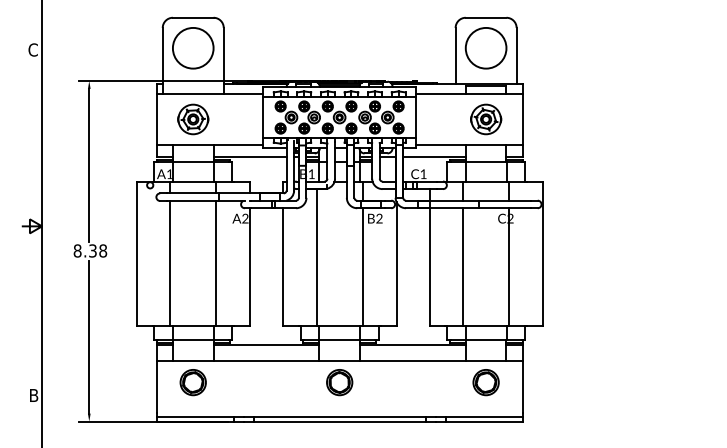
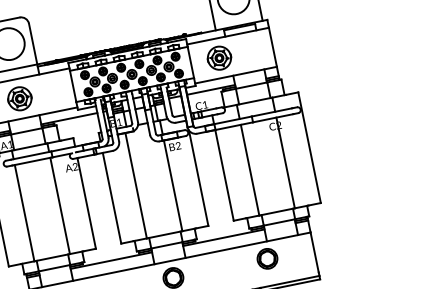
part: (486, 119) -> (219, 58), moved
part: (485, 382) -> (266, 258), moved

